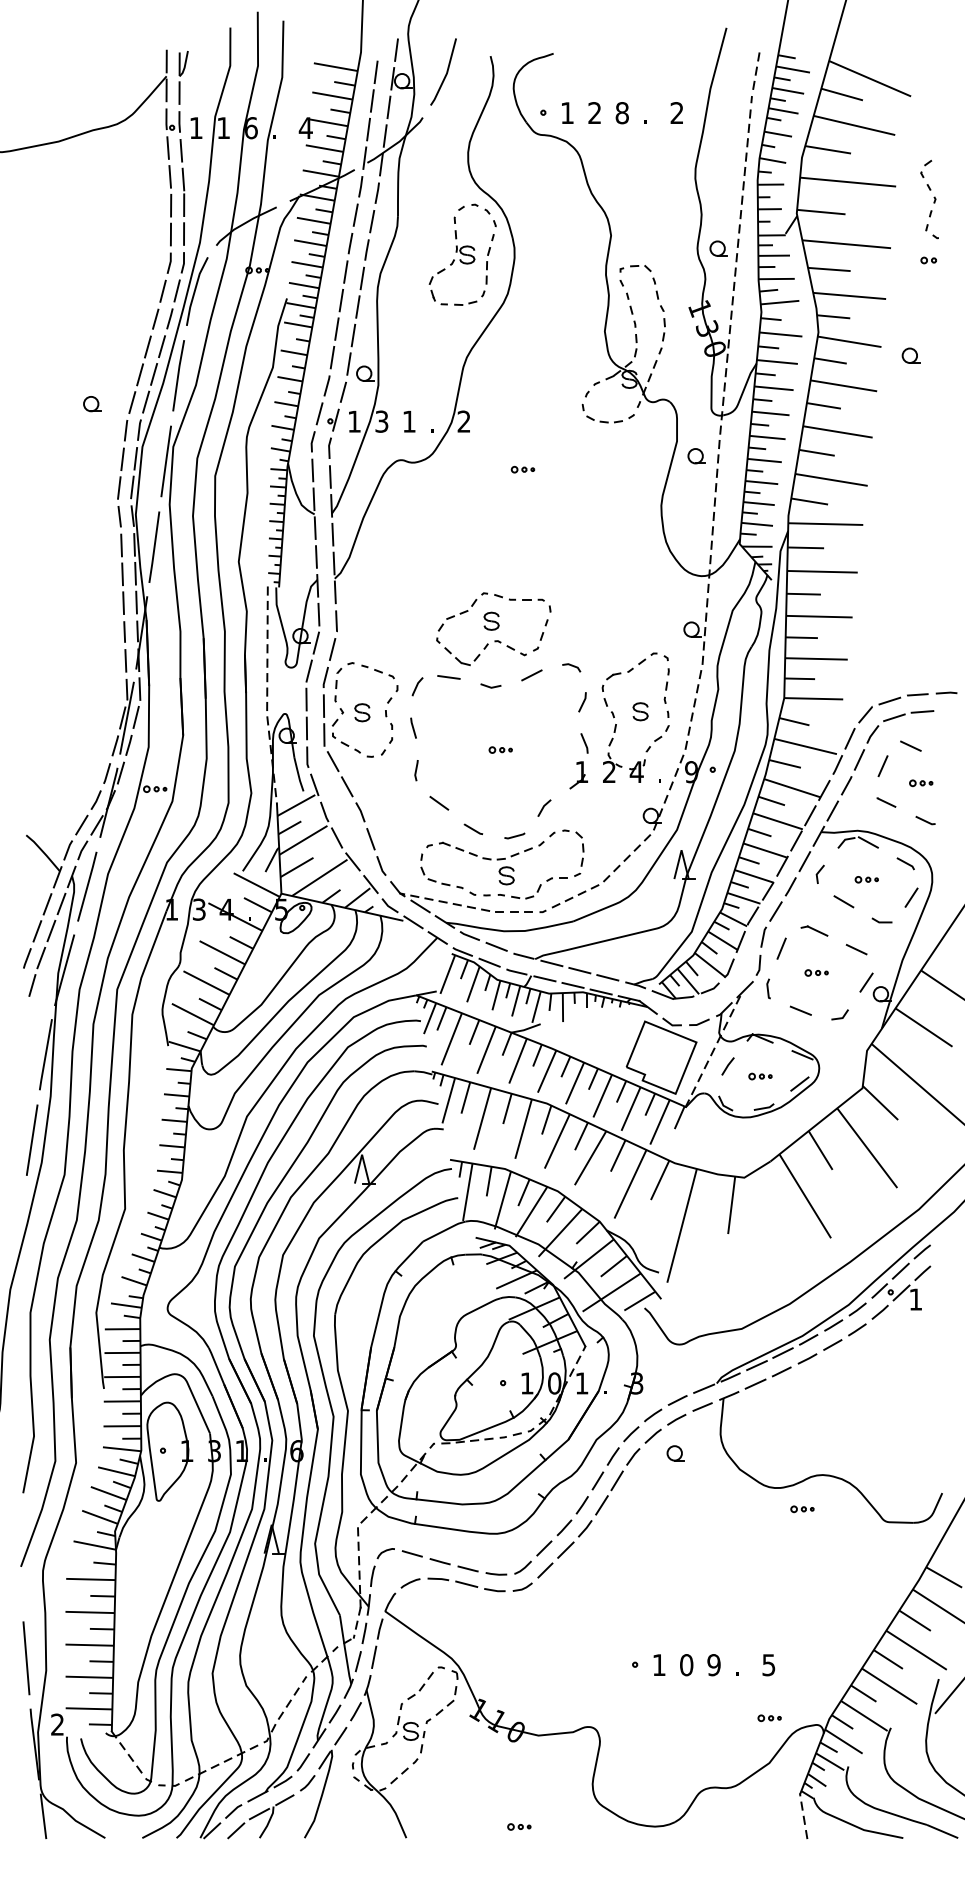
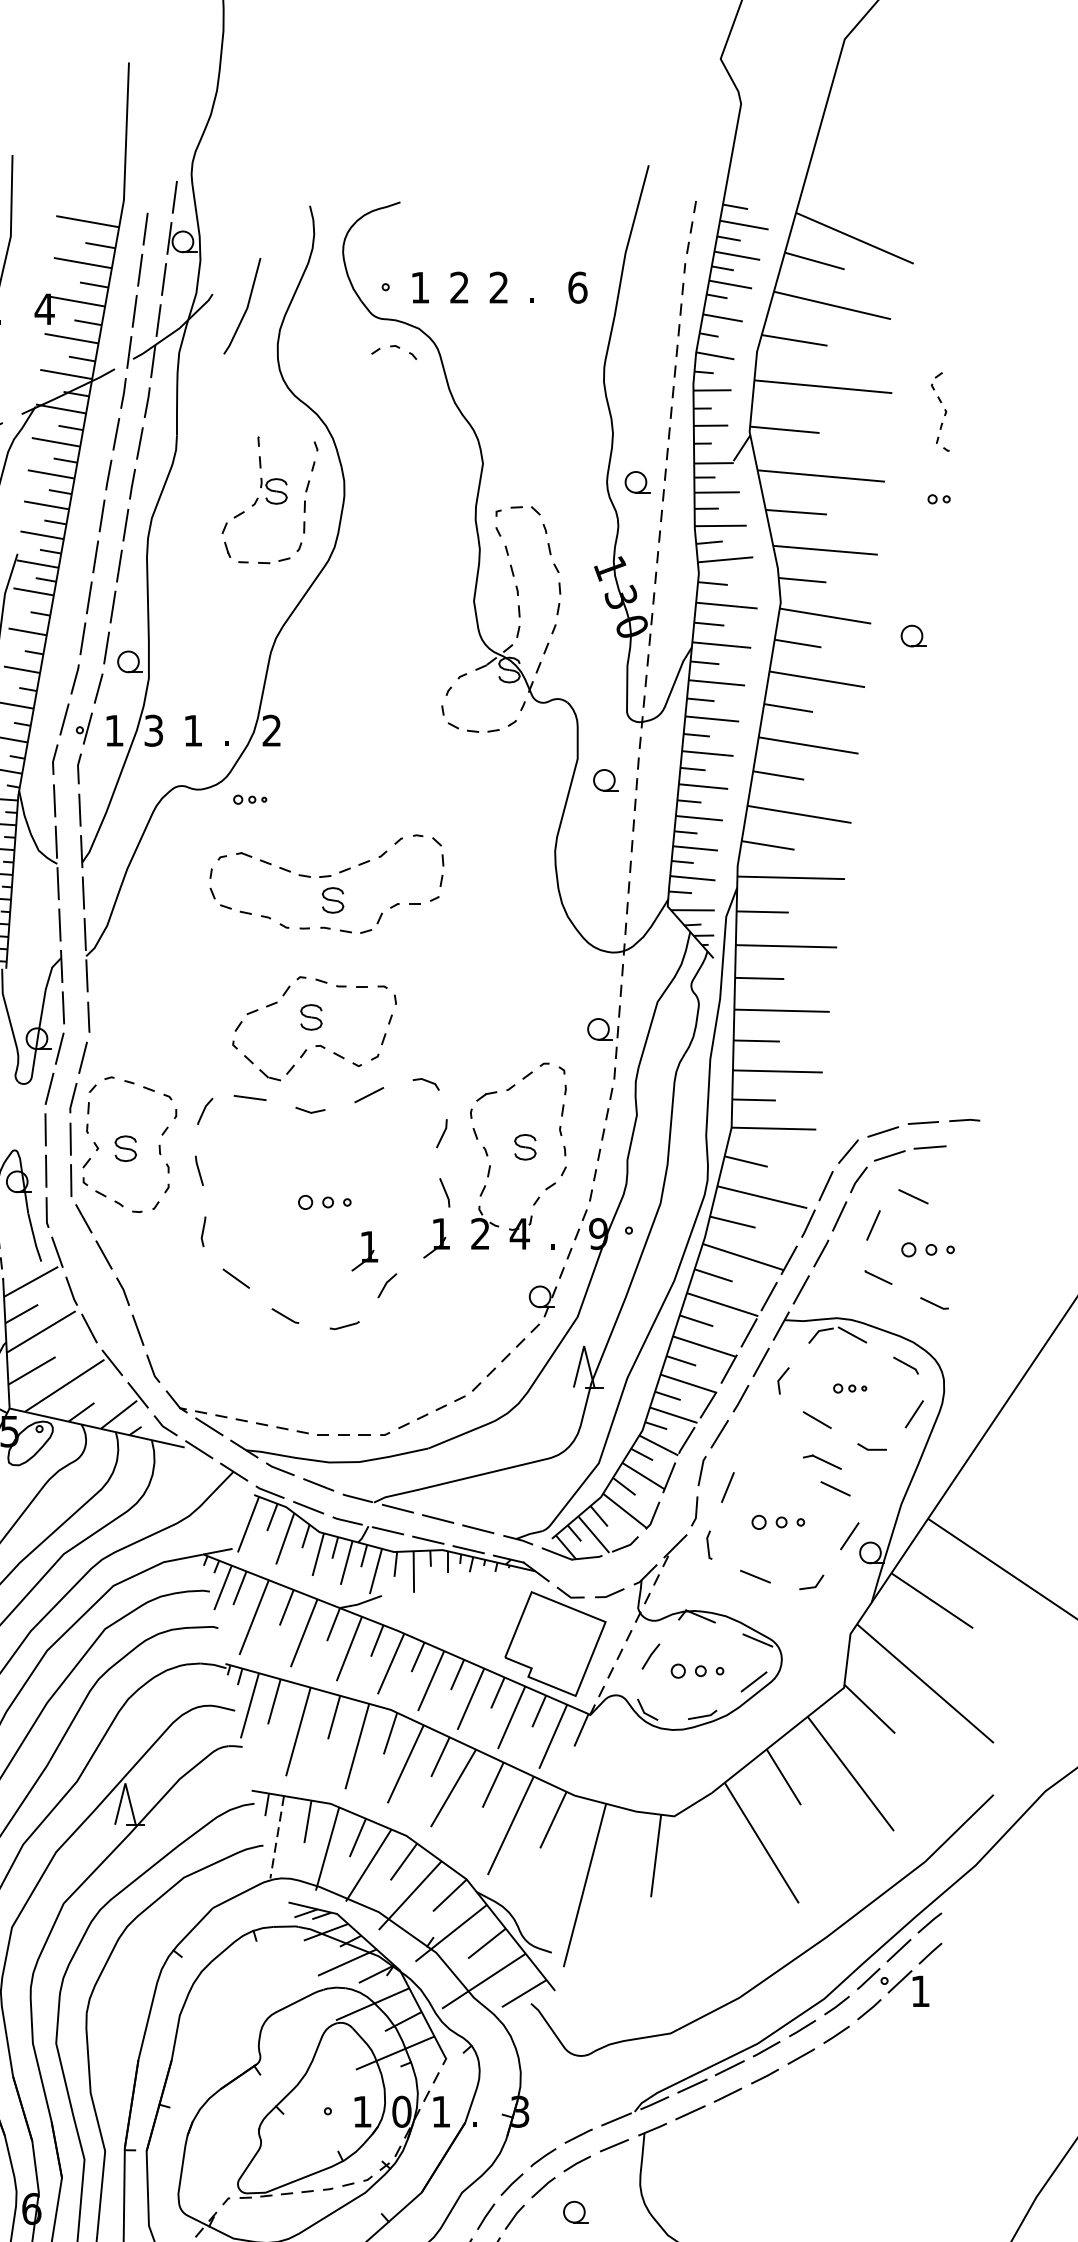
line: (446, 71) -> (246, 305), moved
text: (621, 113) -> (497, 288), 8 -> 2
text: (676, 113) -> (576, 288), 2 -> 6
part: (929, 199) -> (940, 411), size x0.7
part: (474, 208) -> (394, 351), moved
part: (522, 469) -> (249, 799), moved
part: (500, 749) -> (324, 1201), size x1.6
part: (921, 783) -> (928, 1250), size x1.6
part: (528, 784) -> (364, 1251), added
part: (502, 864) -> (327, 884), moved
part: (814, 930) -> (822, 1461), moved
part: (816, 972) -> (777, 1521), size x1.6
part: (760, 1076) -> (697, 1671), size x1.6
line: (467, 1192) -> (276, 1837), solid -> dashed

